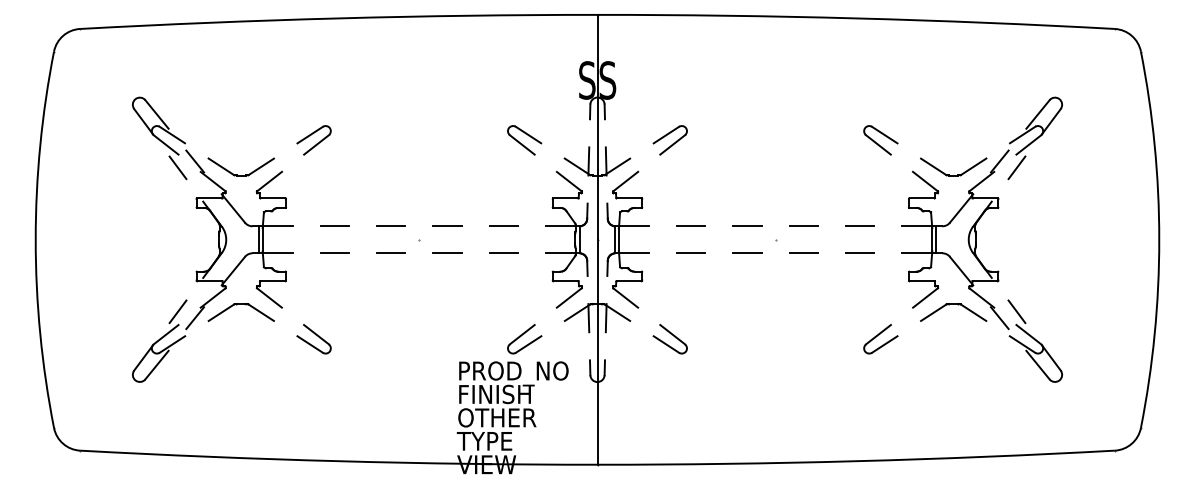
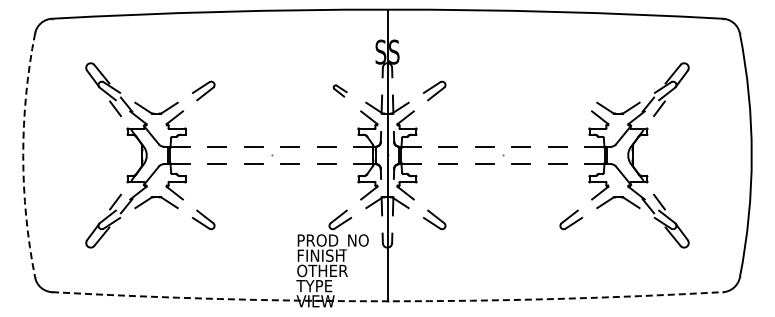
part: (523, 139) -> (339, 90), size x0.6
part: (881, 139) -> (571, 90), removed
arc: (36, 239) -> (23, 155), solid -> dashed
arc: (597, 465) -> (387, 301), solid -> dashed

